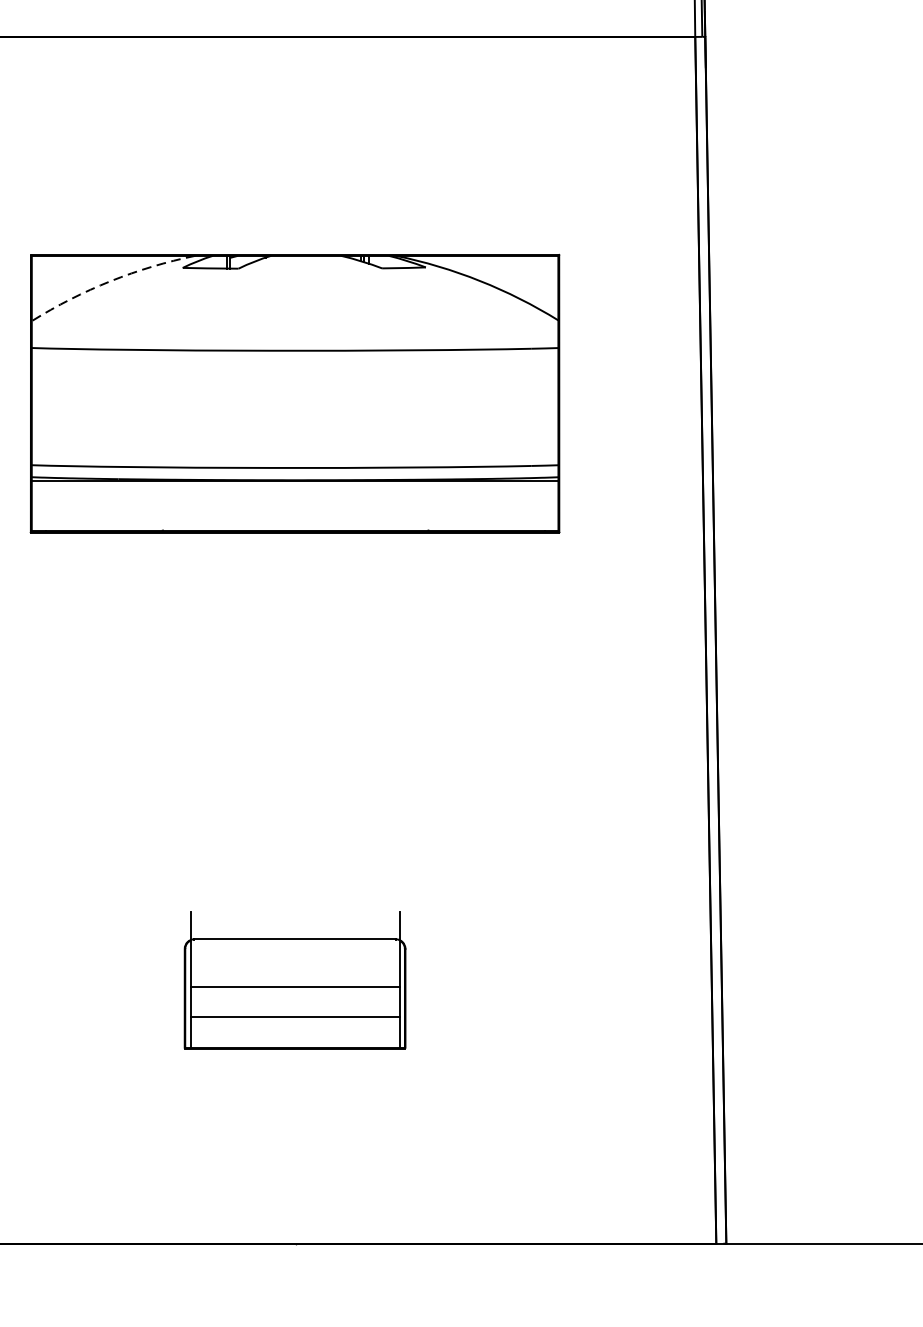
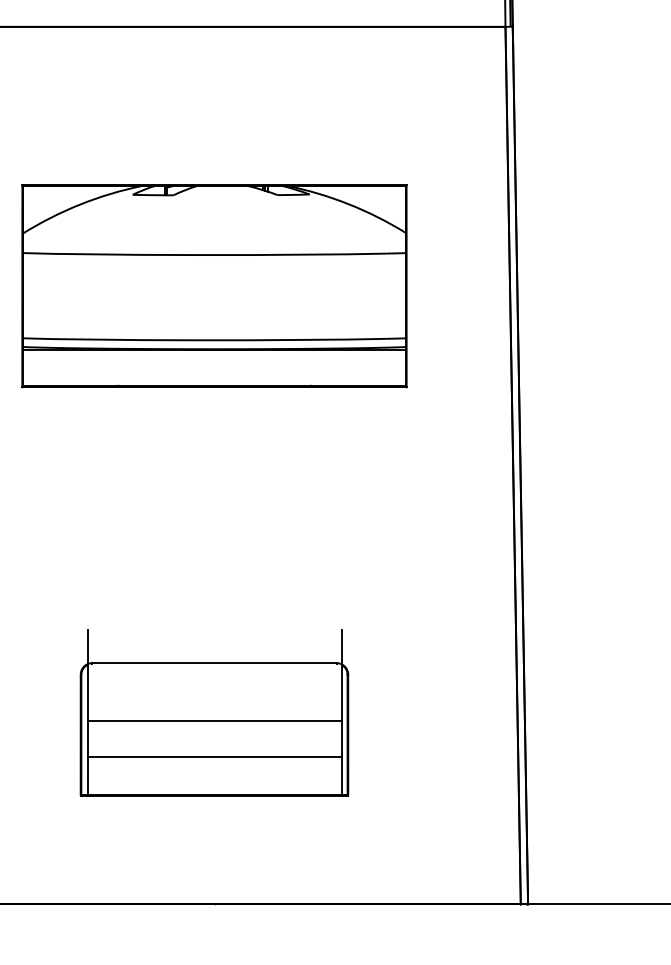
arc: (110, 281) -> (80, 204), dashed -> solid
part: (295, 979) -> (214, 712), size x1.67

